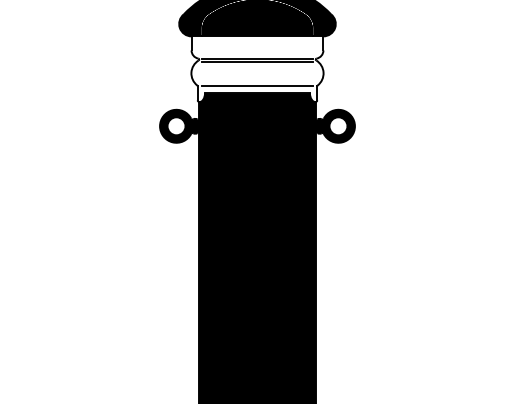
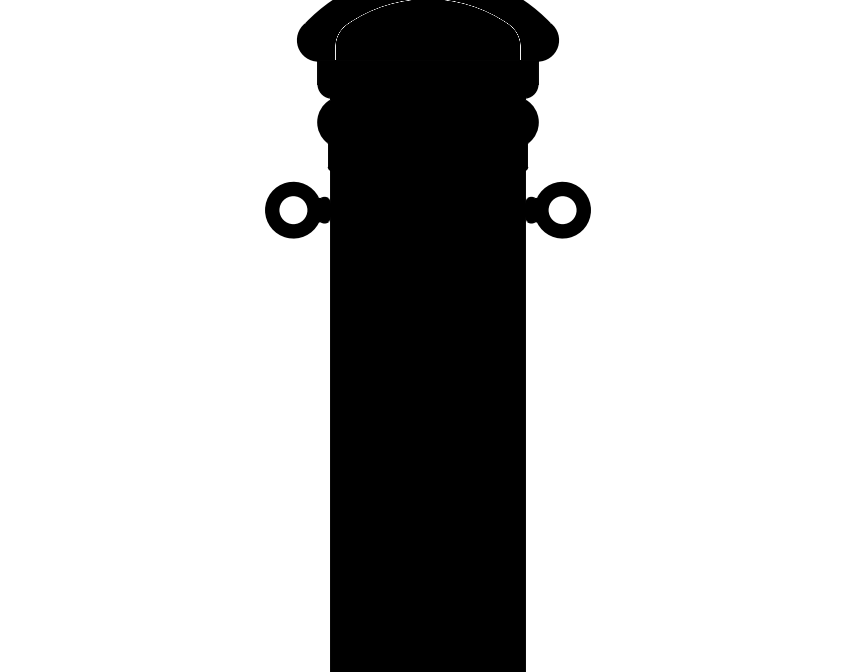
fill: (257, 69) -> (428, 115), added

